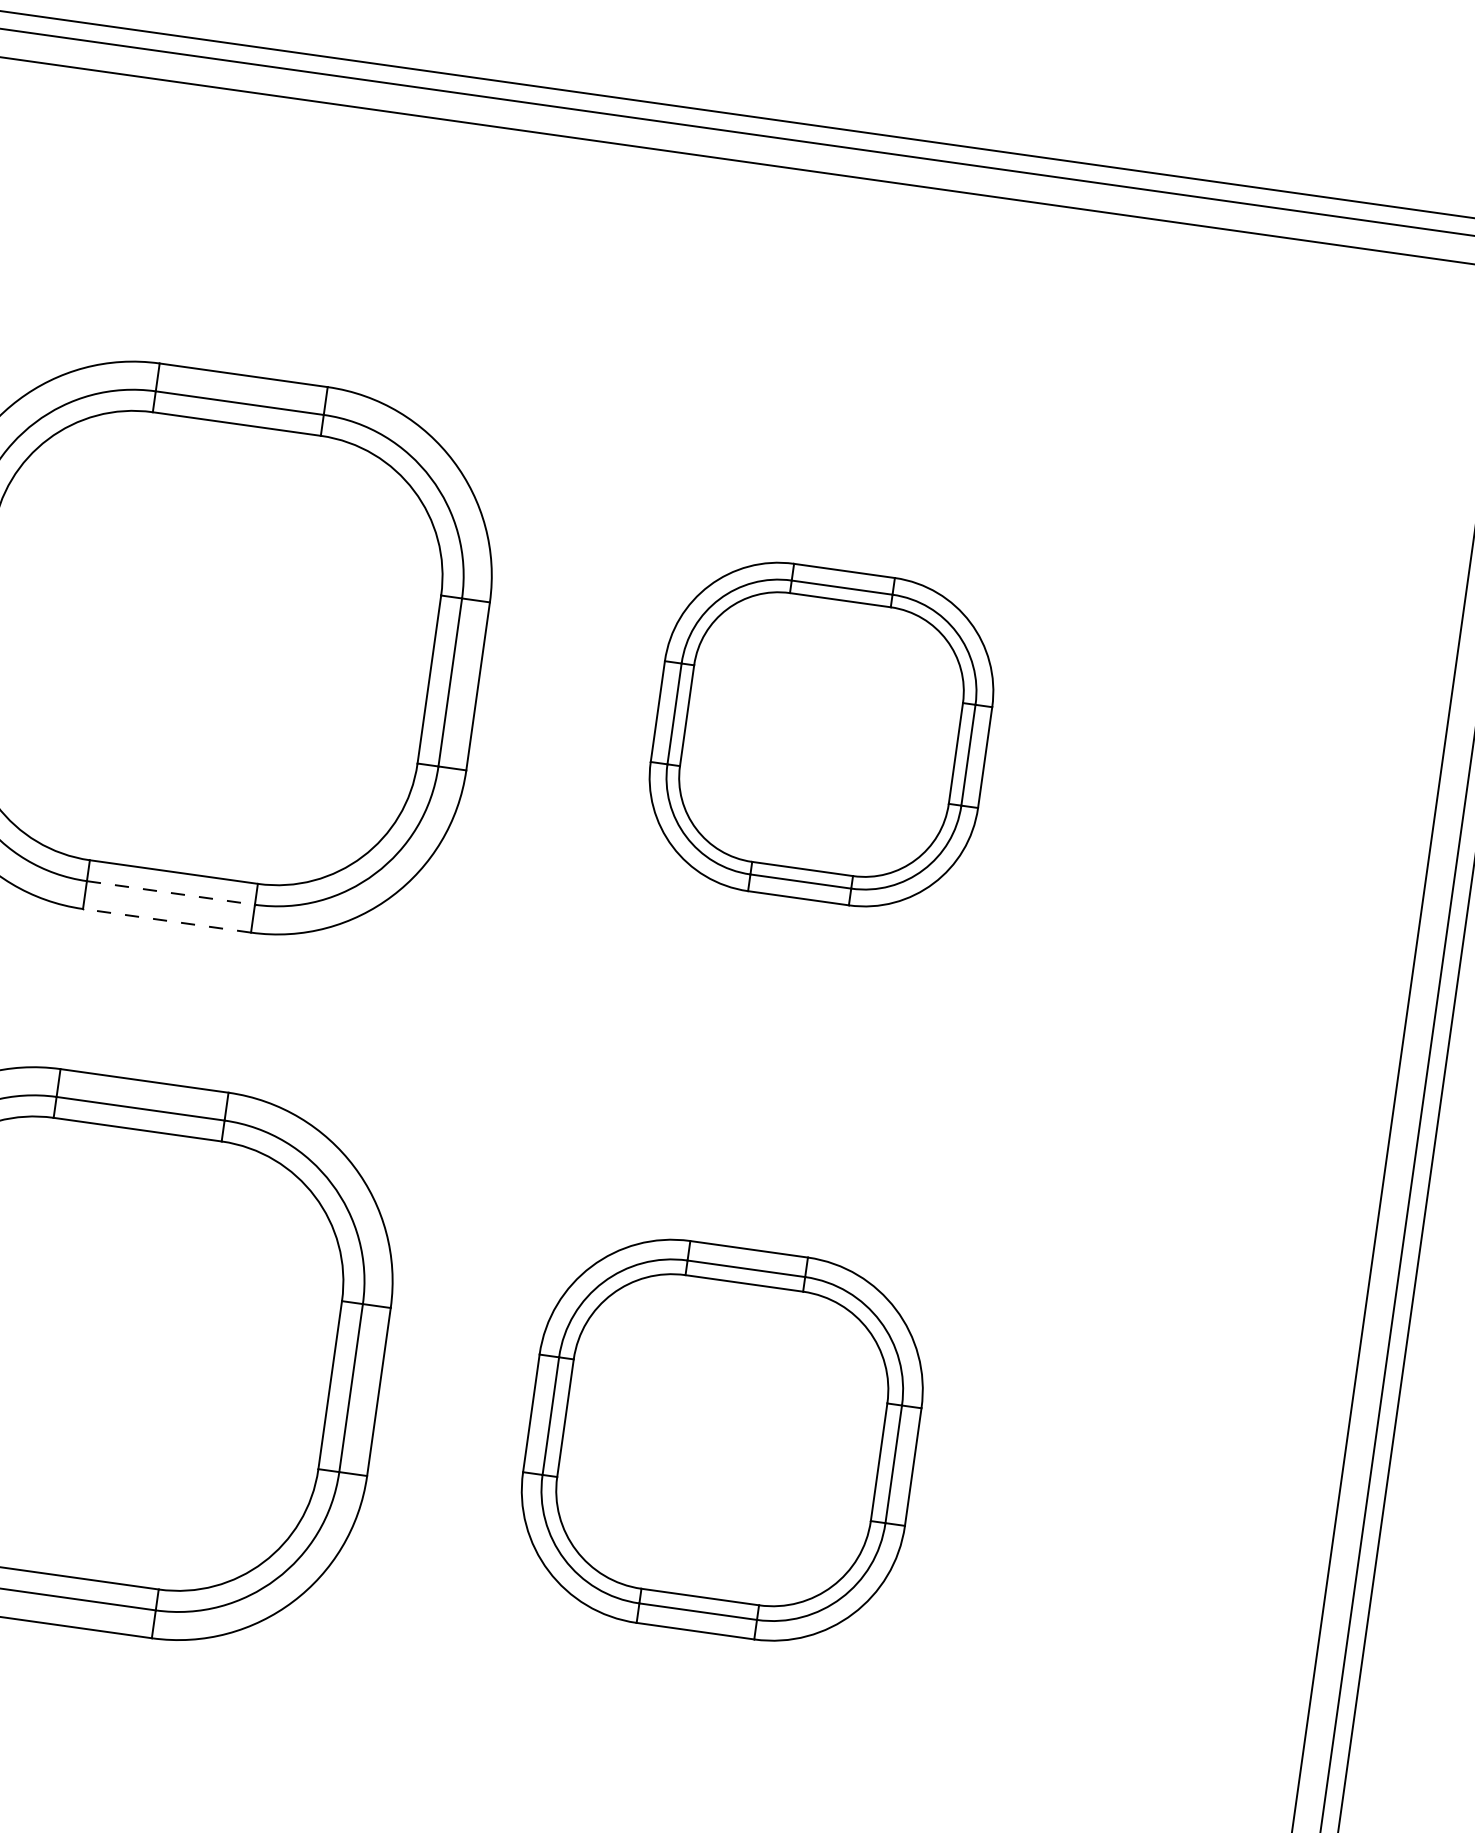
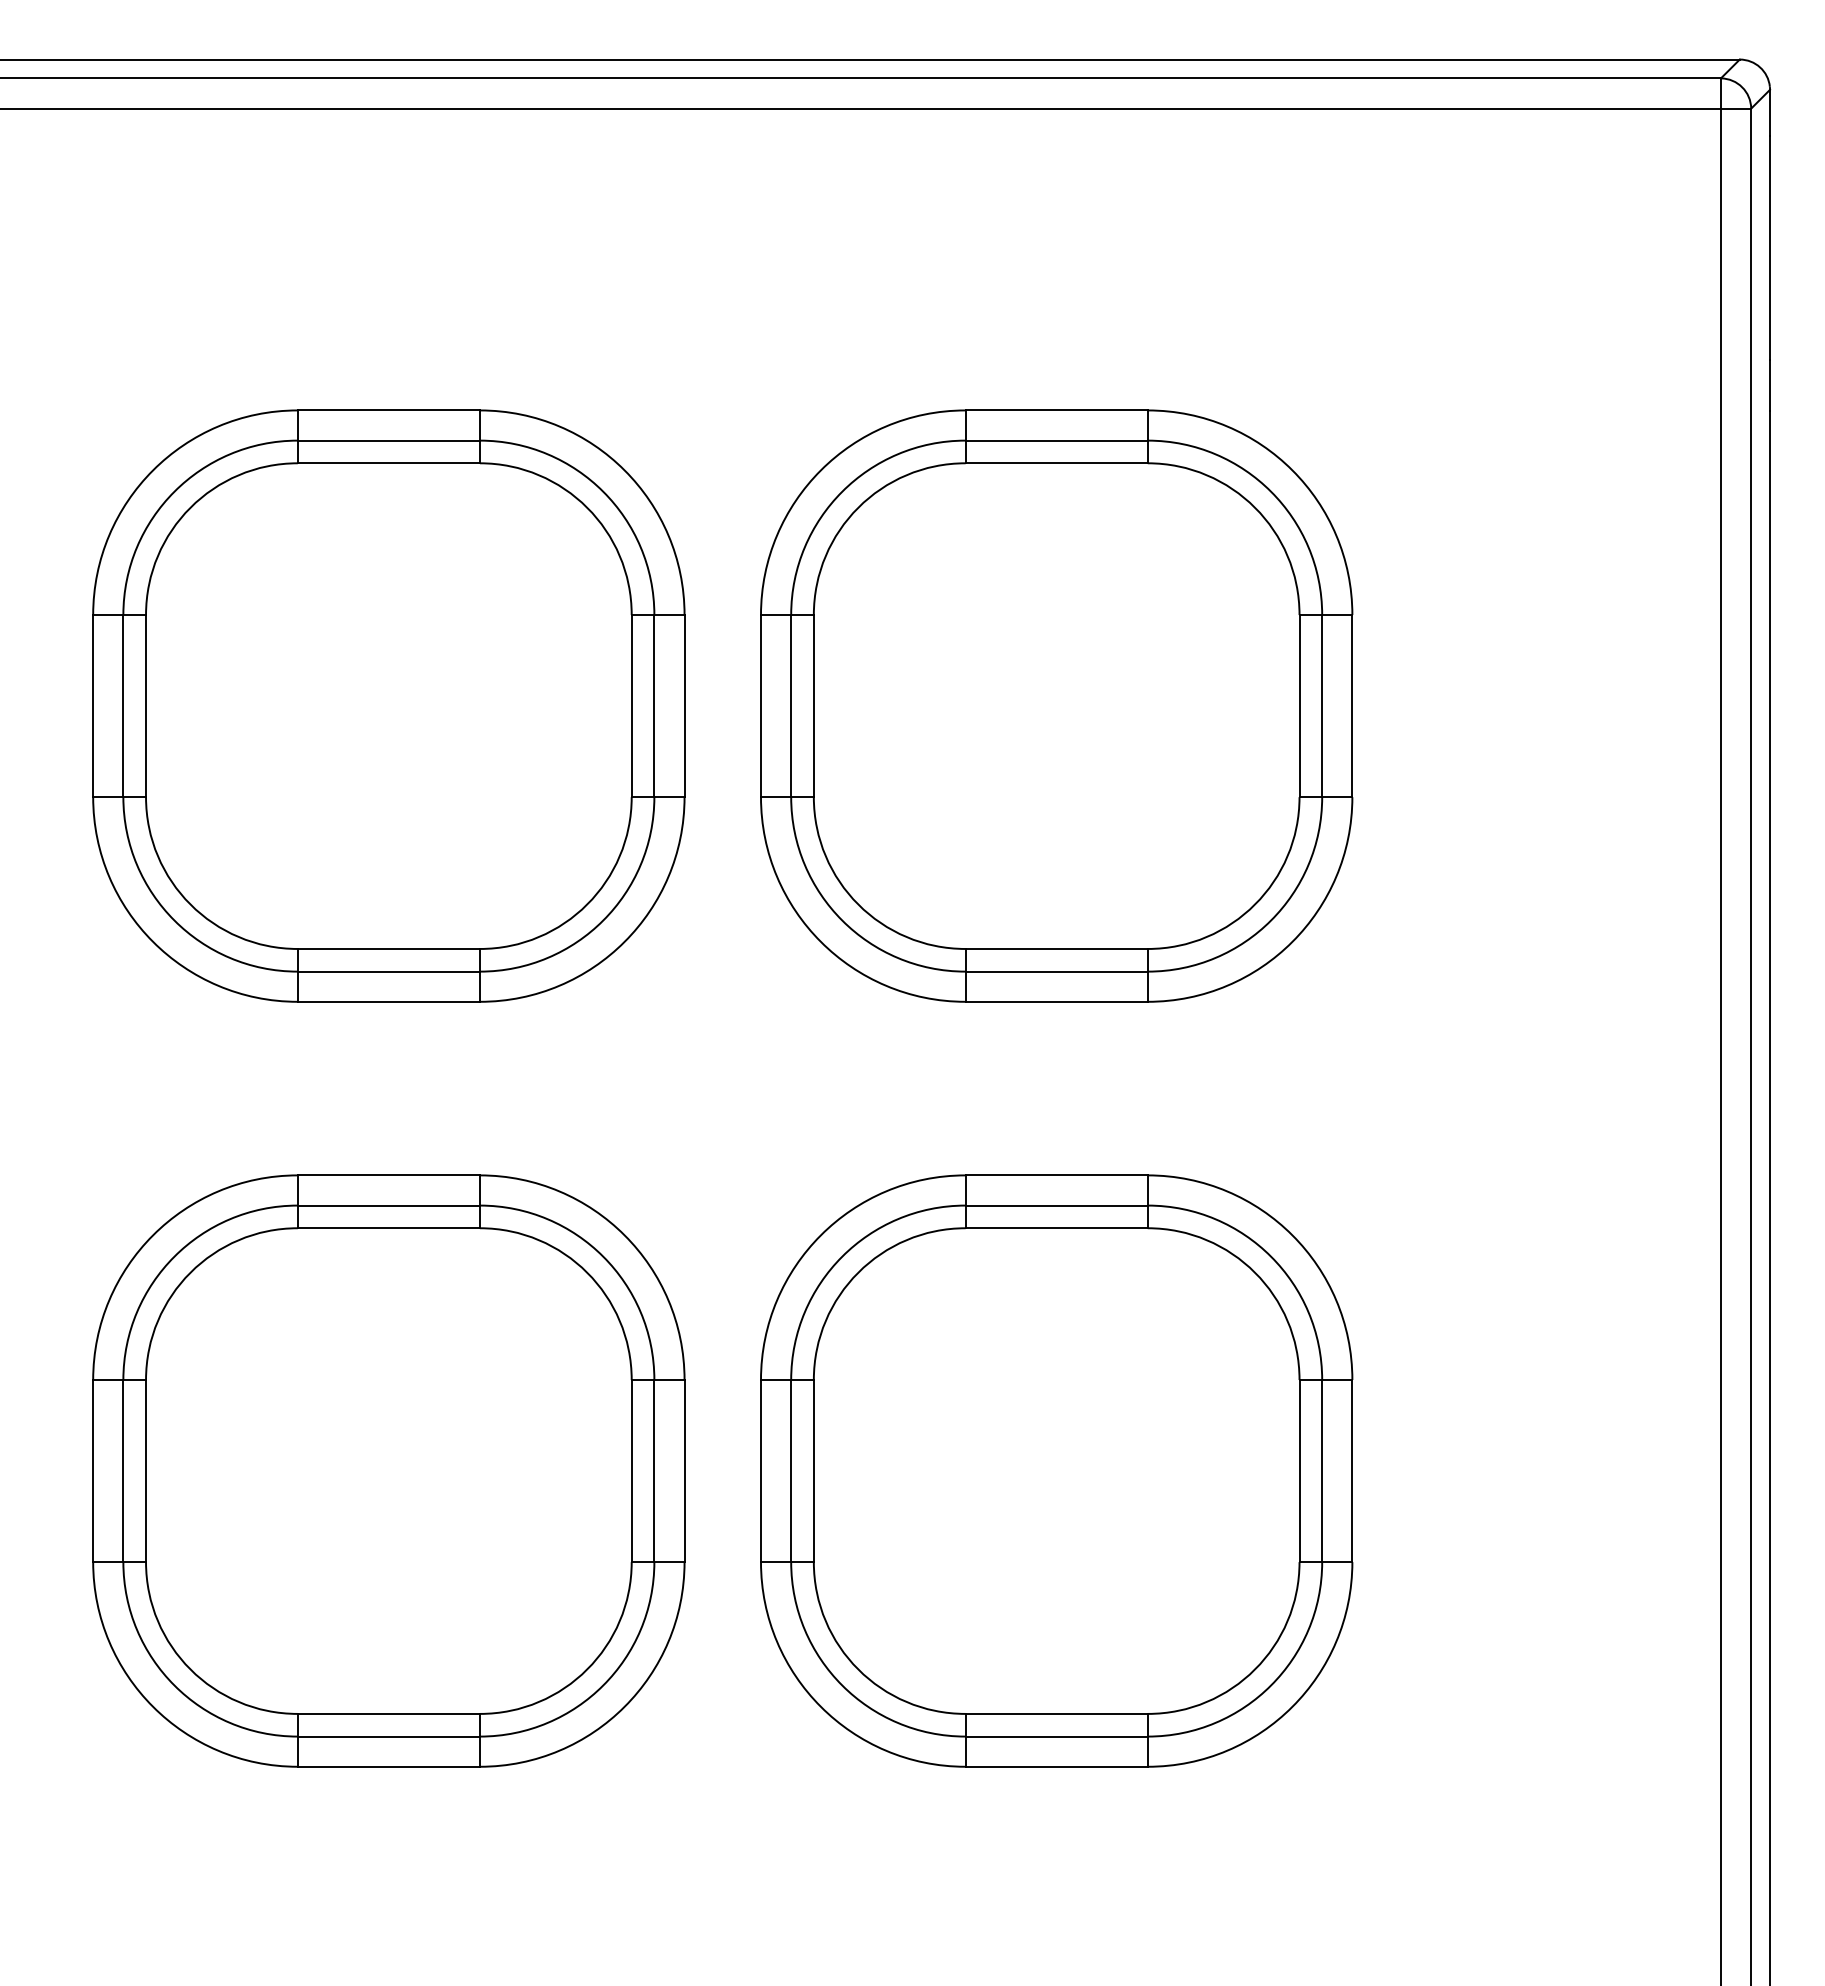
part: (821, 734) -> (1056, 705), size x1.67
line: (171, 892) -> (389, 971), dashed -> solid
line: (166, 920) -> (388, 1001), dashed -> solid
part: (722, 1439) -> (1056, 1470), size x1.43

